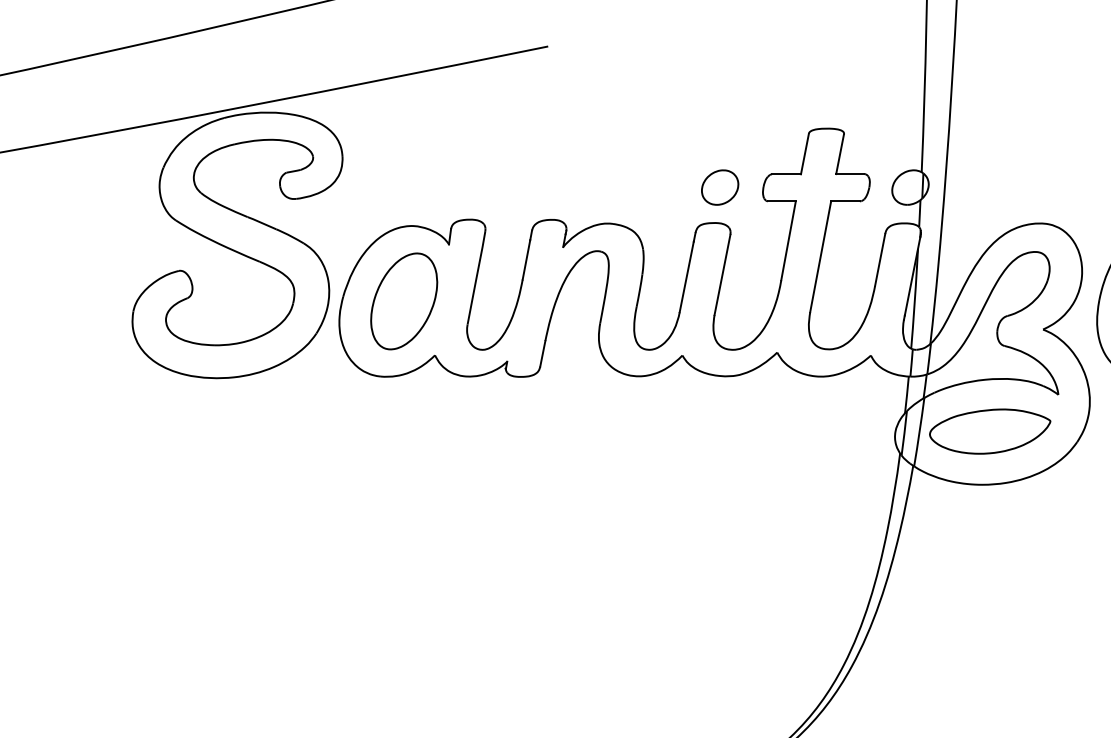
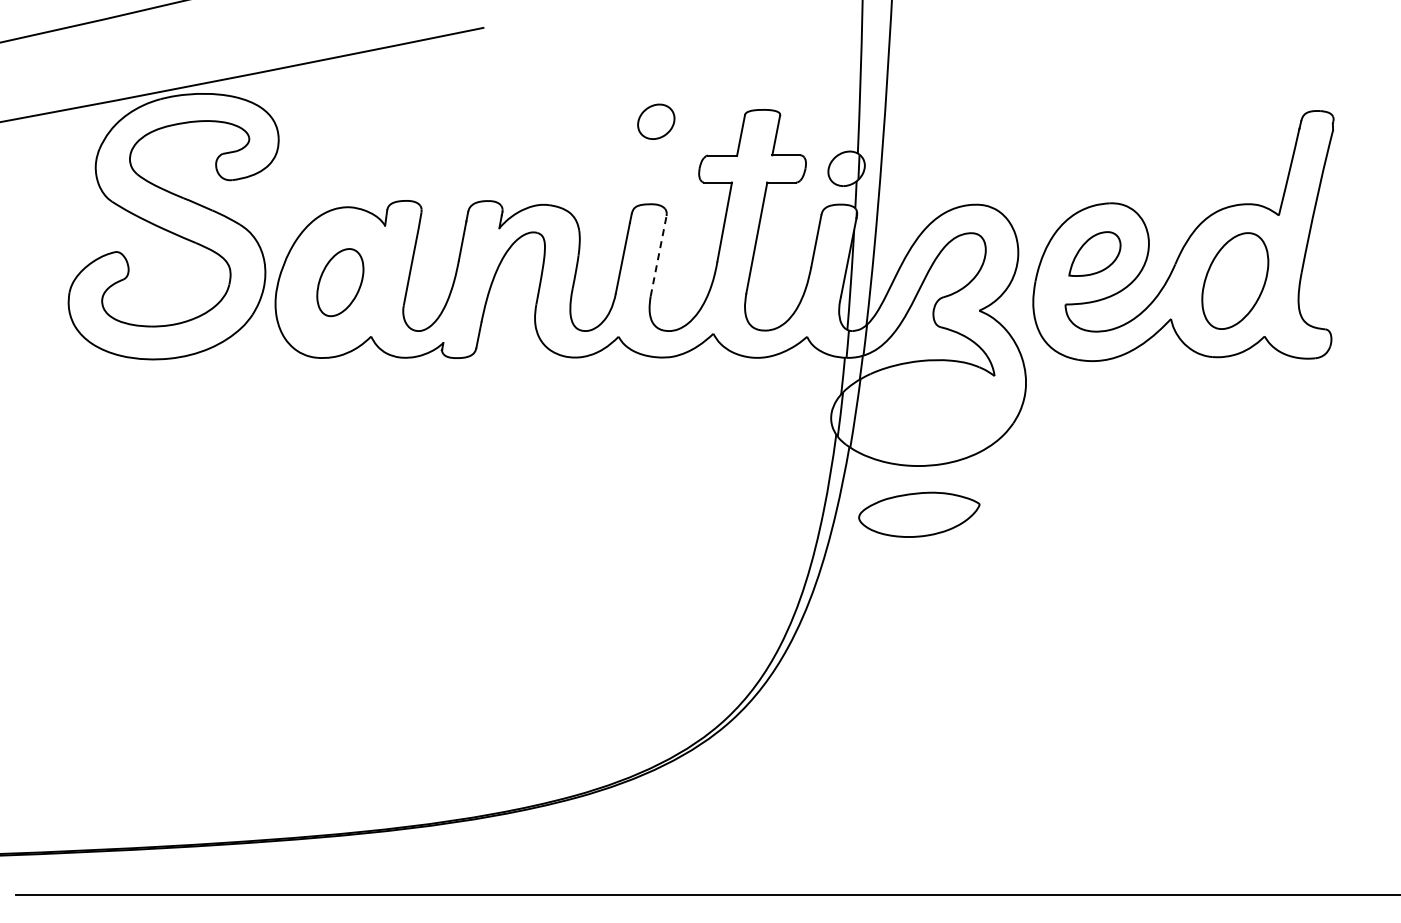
part: (720, 187) -> (656, 121), moved
line: (722, 275) -> (658, 256), solid -> dashed
part: (404, 301) -> (340, 282), size x0.7
part: (990, 431) -> (919, 514), moved

